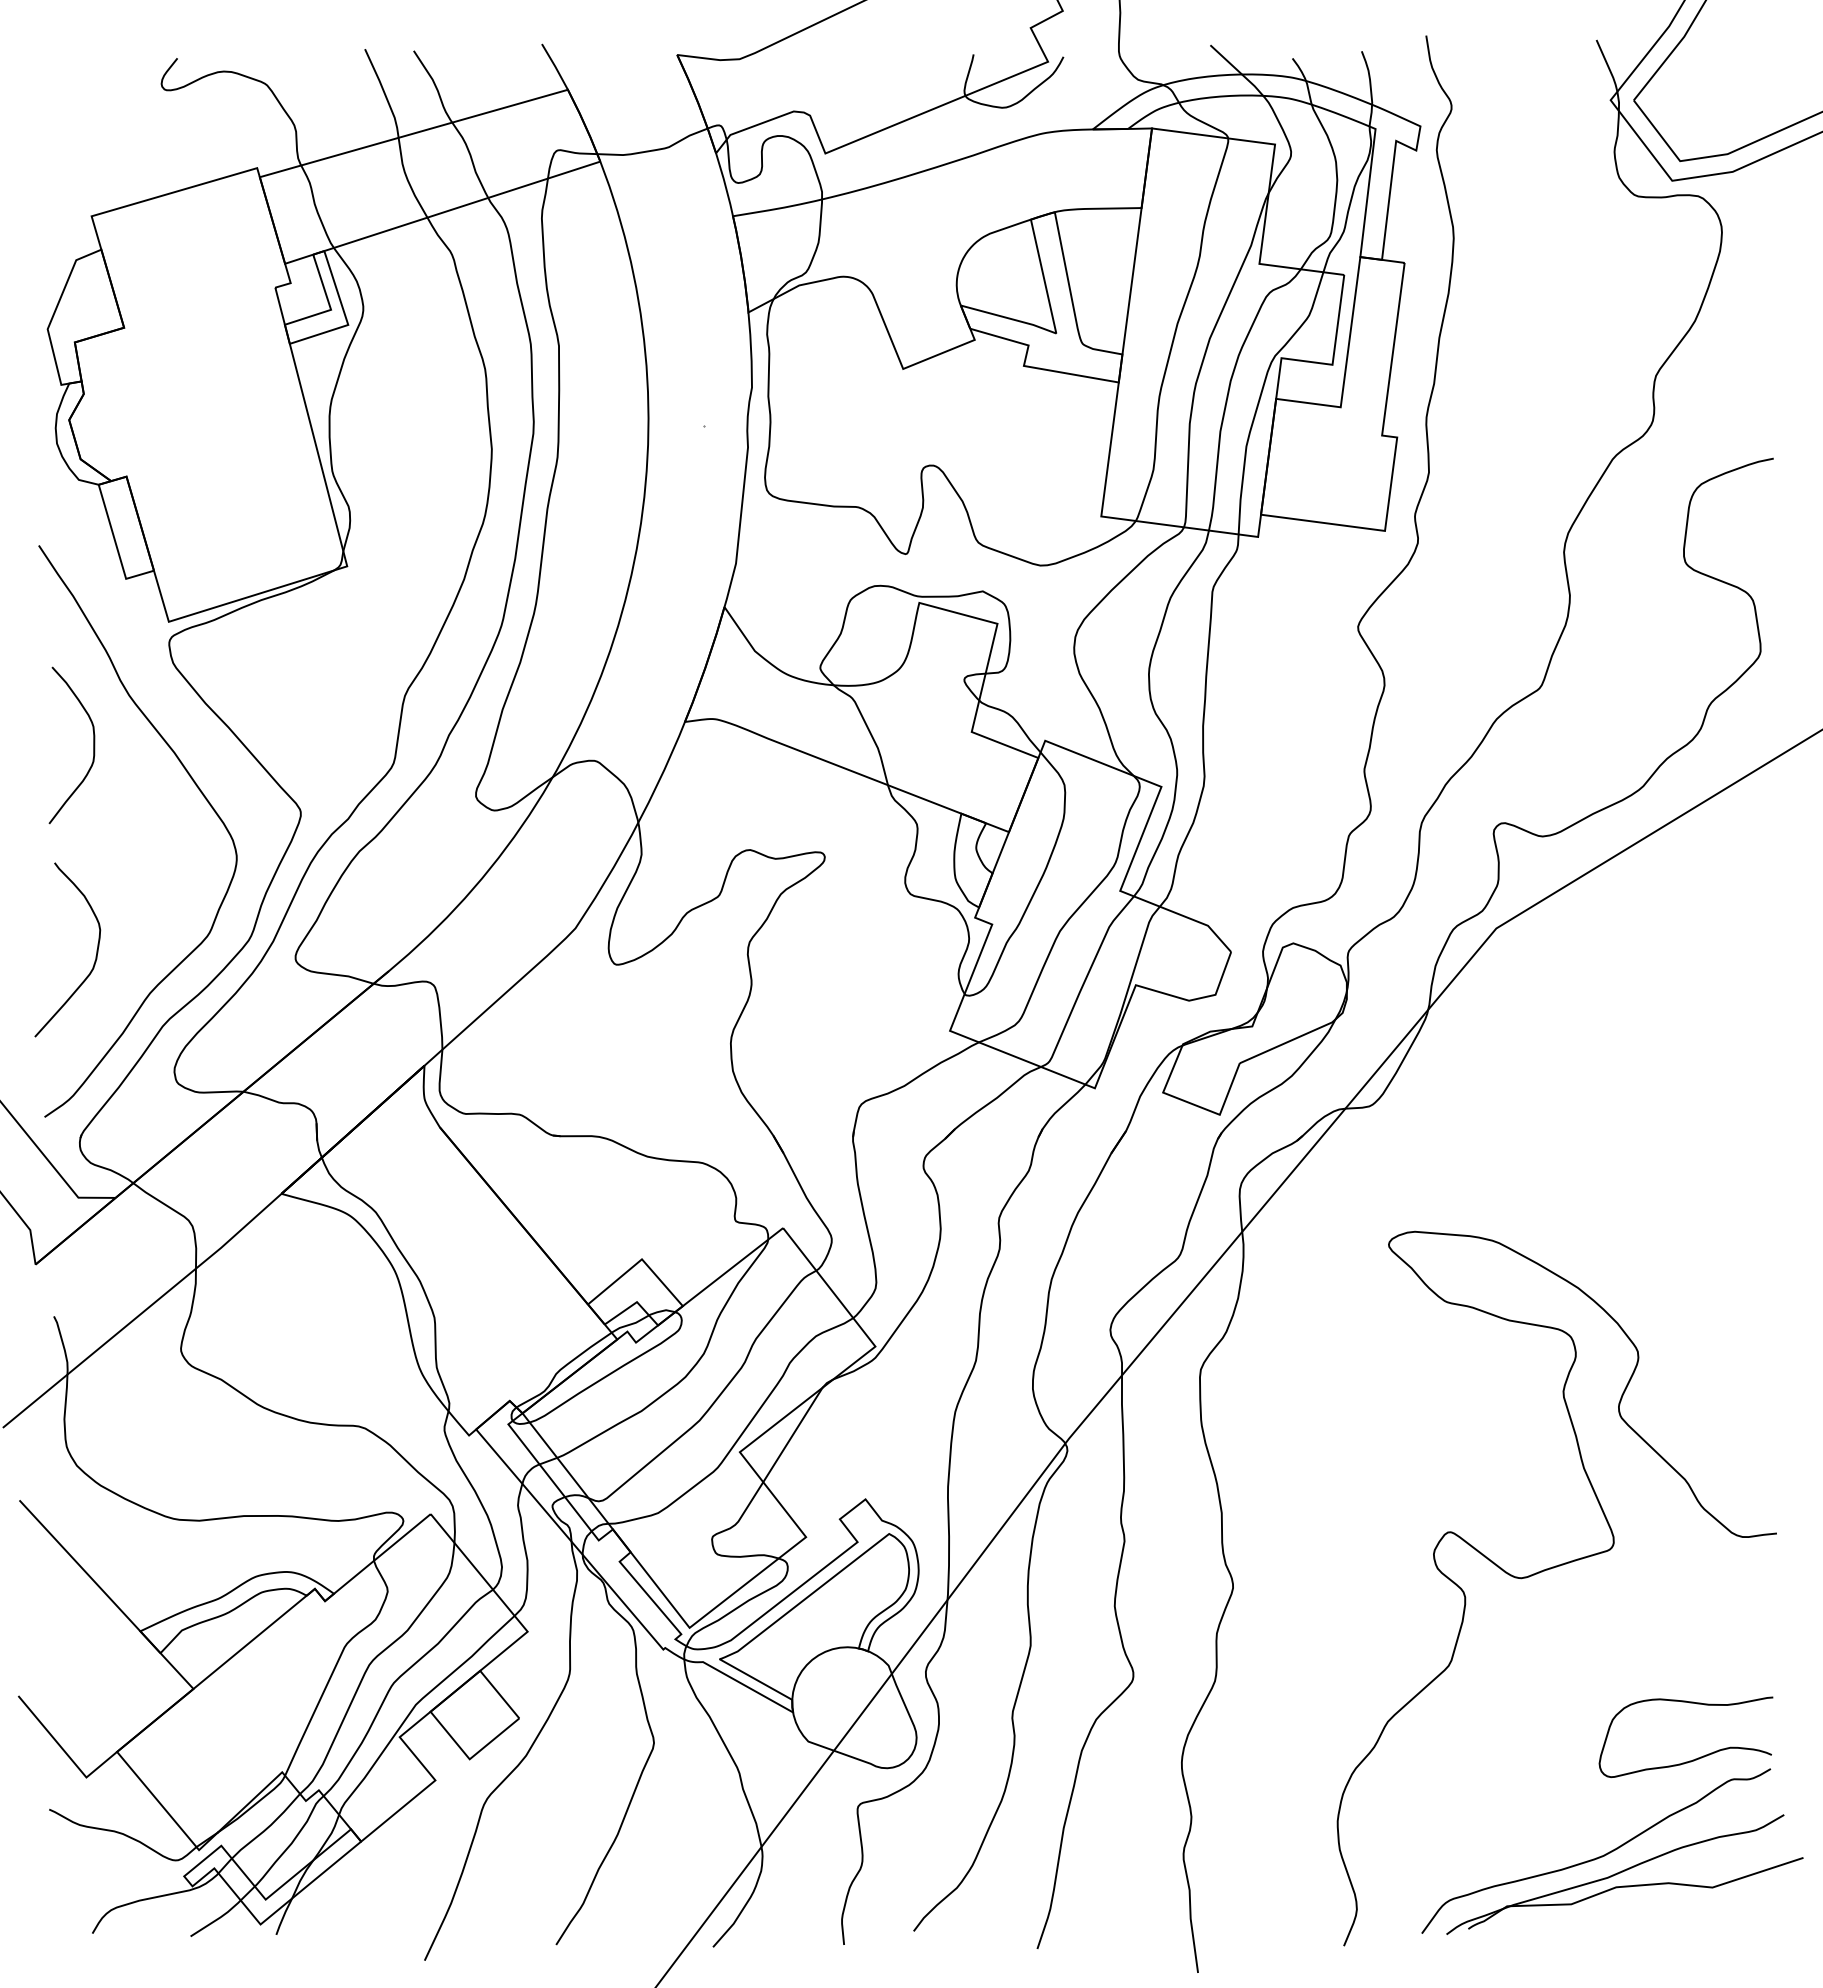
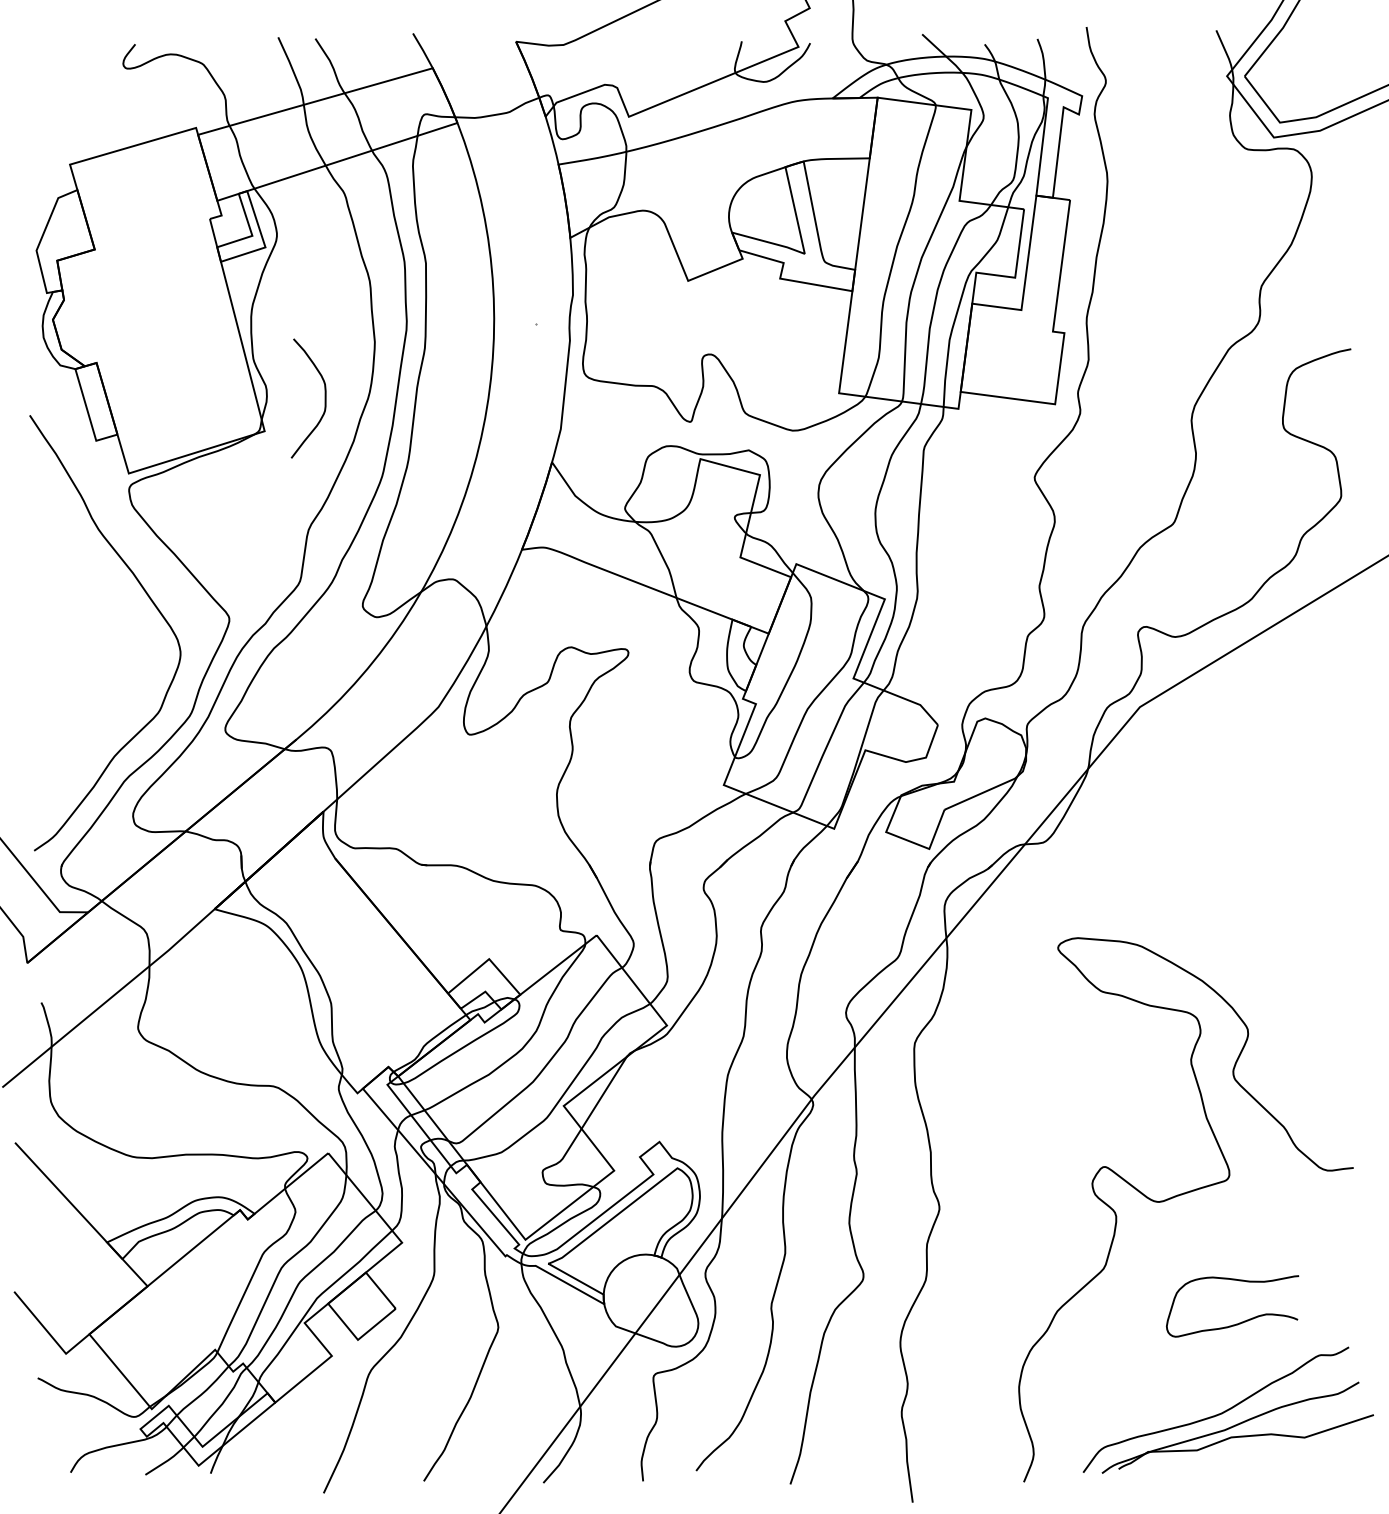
curve: (93, 745) -> (325, 398), moved
curve: (95, 956) -> (72, 728), removed
curve: (1692, 1759) -> (1237, 1323), moved

